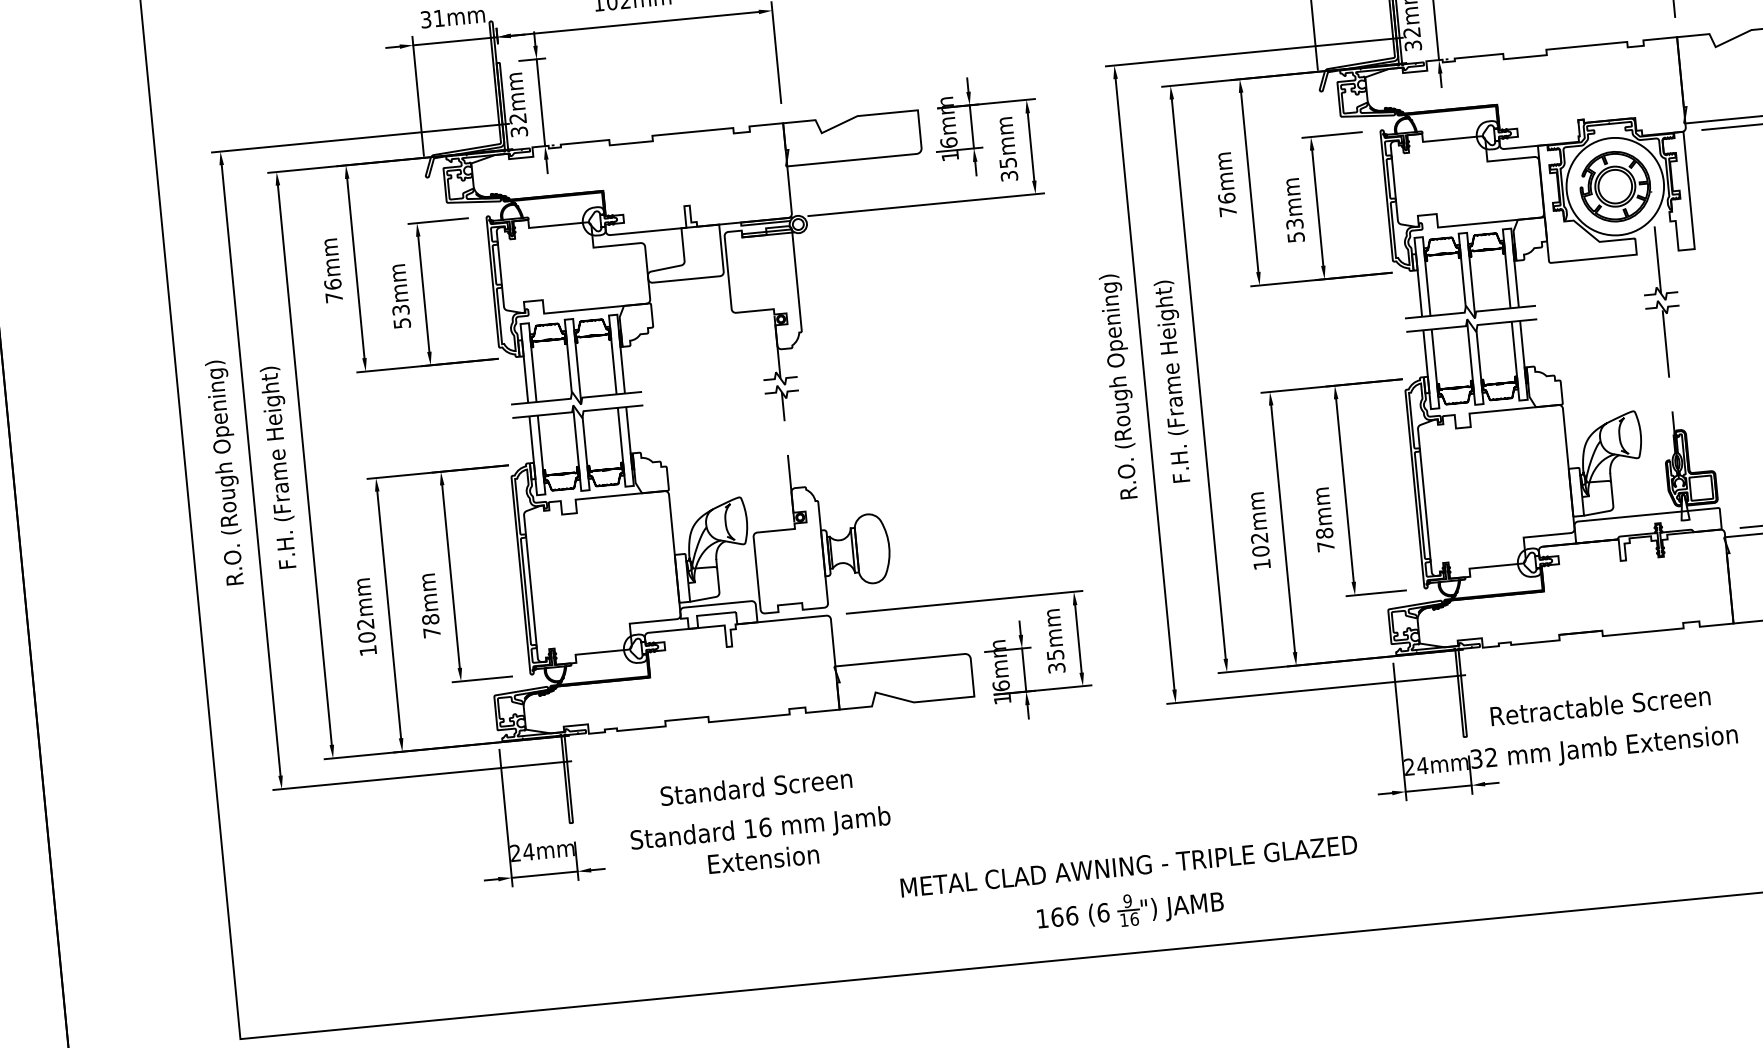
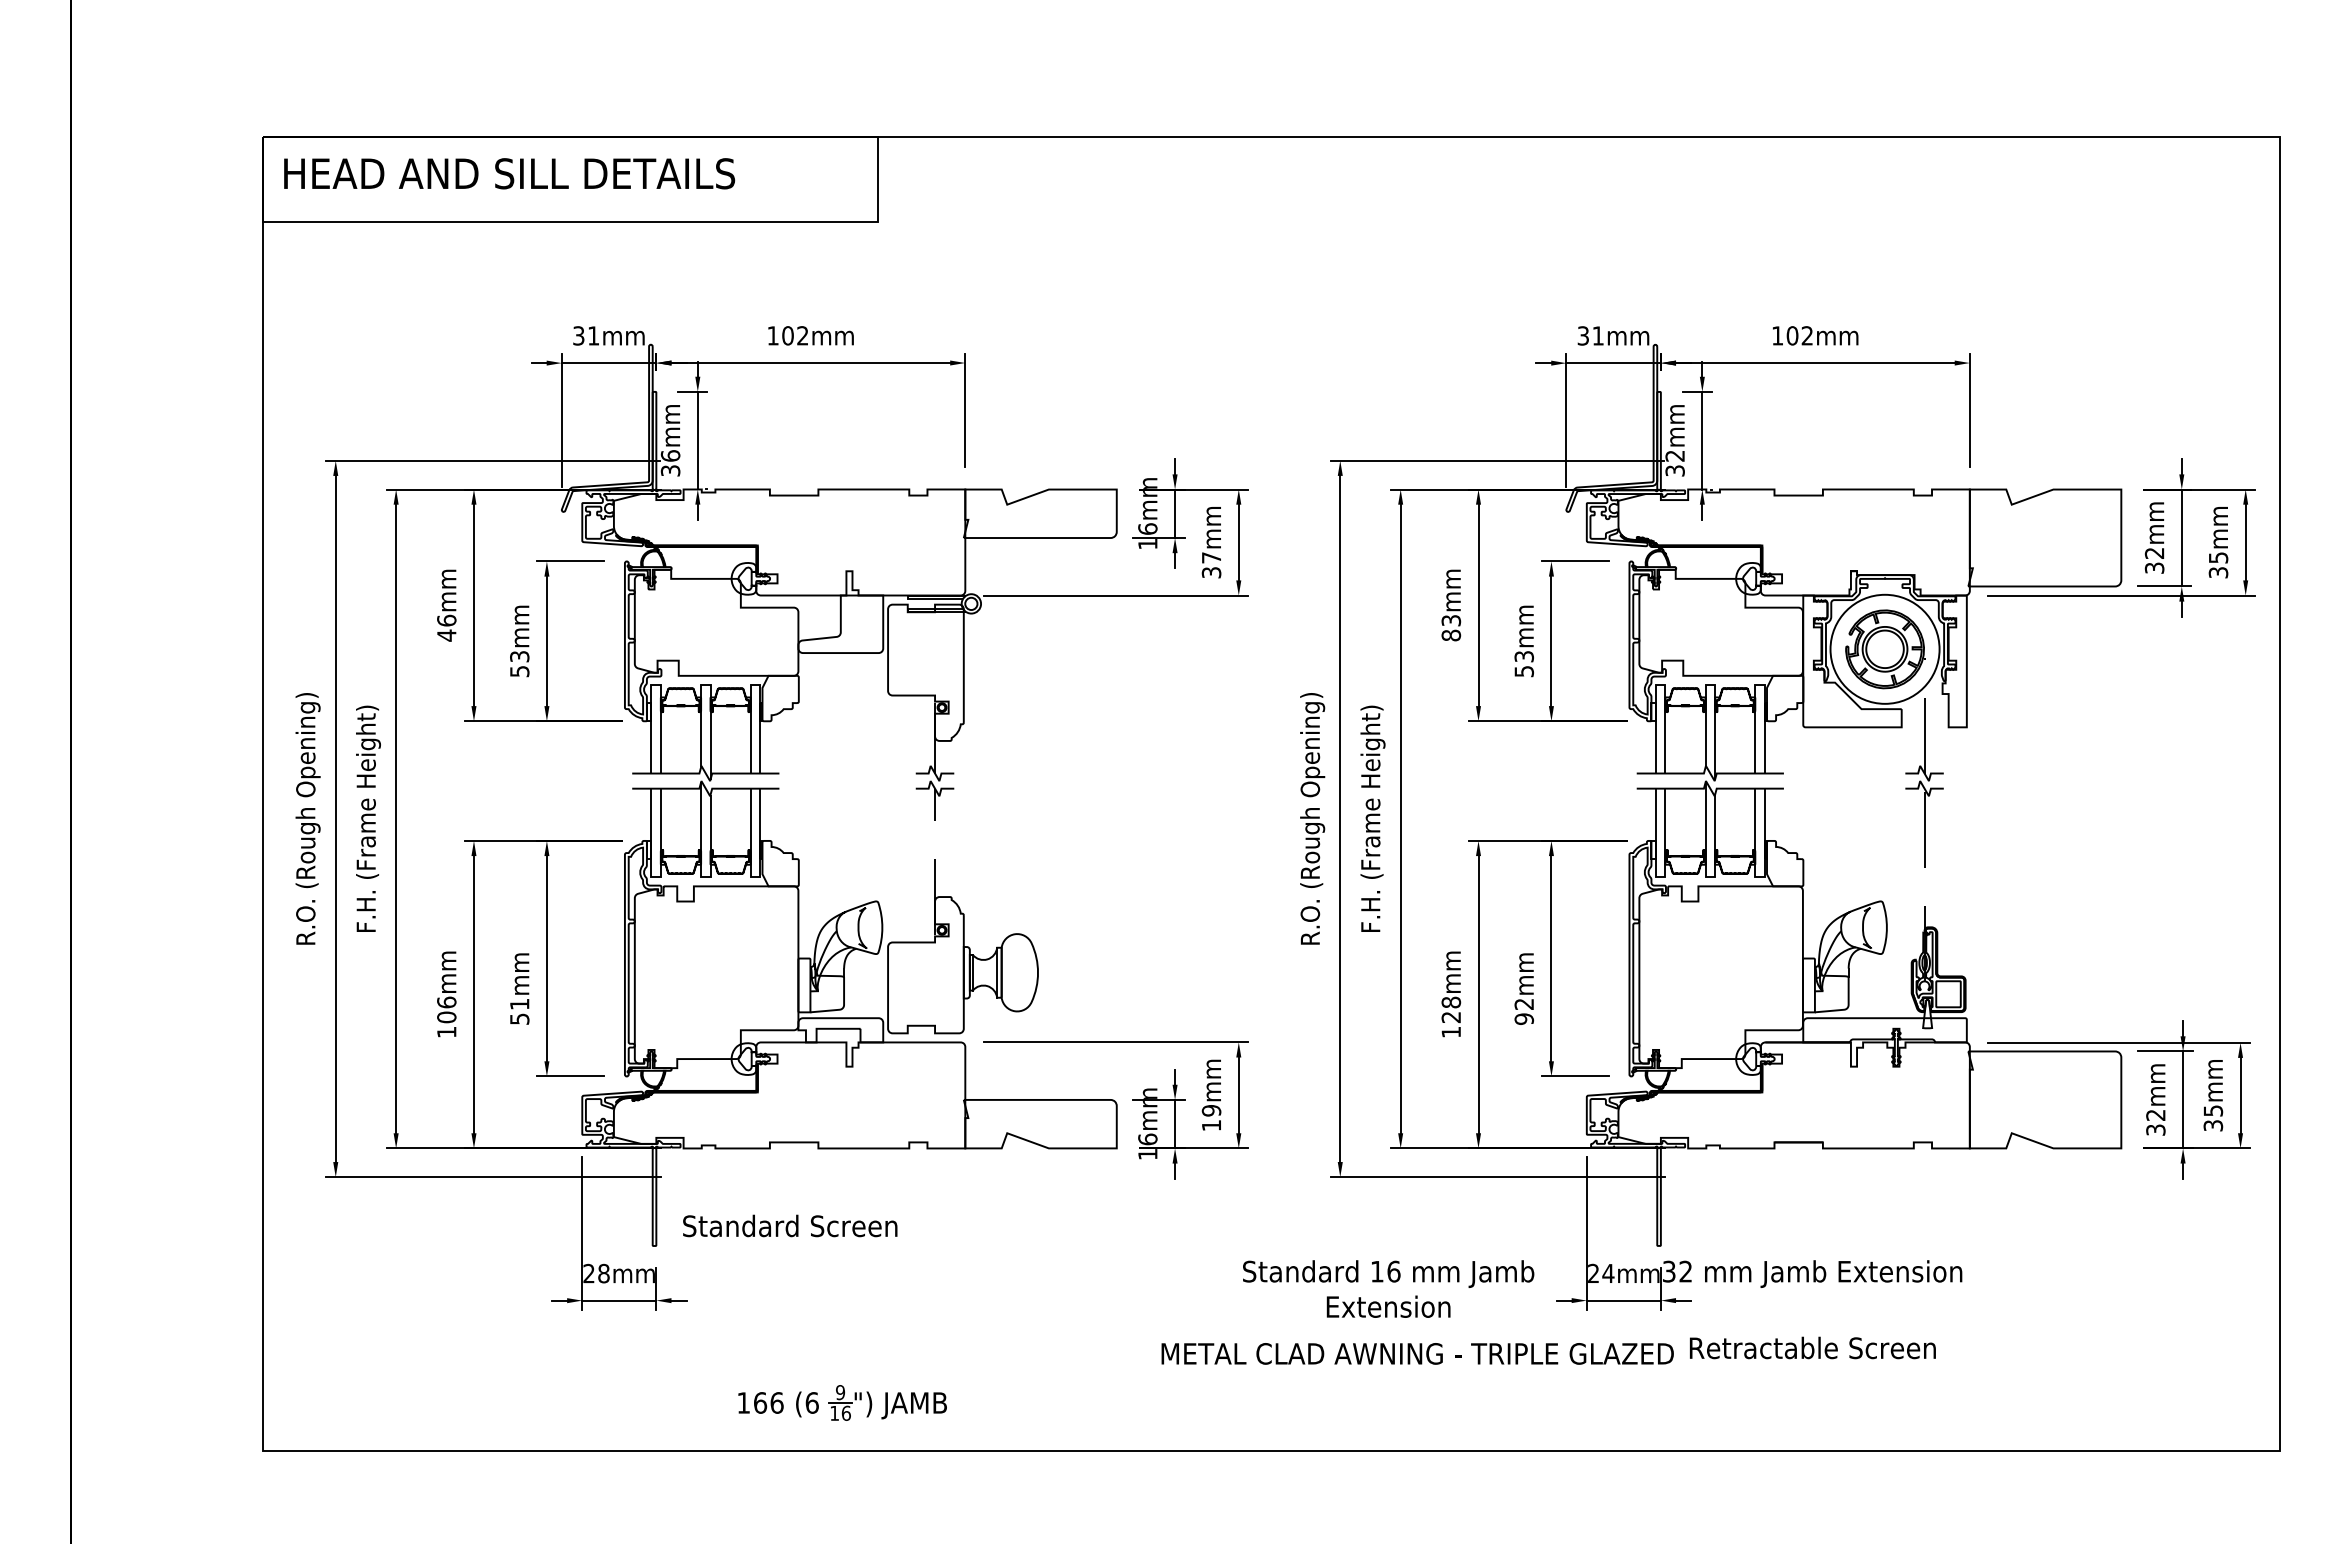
text: (517, 118) -> (670, 455), 32mm -> 36mm
text: (1008, 162) -> (1211, 557), 35mm -> 37mm
text: (1227, 204) -> (1451, 627), 76mm -> 83mm
text: (333, 297) -> (446, 635), 76mm -> 46mm
text: (1325, 539) -> (1524, 1011), 78mm -> 92mm
text: (1260, 544) -> (1451, 1009), 102mm -> 128mm
text: (365, 624) -> (446, 1002), 102mm -> 106mm
text: (431, 625) -> (519, 1011), 78mm -> 51mm
text: (1056, 661) -> (1211, 1118), 35mm -> 19mm
text: (1600, 705) -> (1812, 1347), moved
text: (756, 786) -> (790, 1225), moved
text: (761, 842) -> (1388, 1288), moved
text: (528, 851) -> (603, 1273), 24mm -> 28mm
text: (1128, 865) -> (1417, 1353), moved
part: (1130, 909) -> (842, 1402), moved

